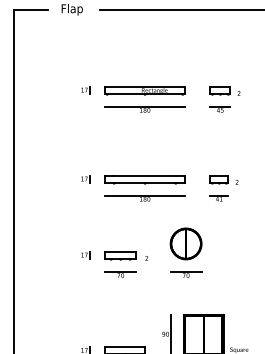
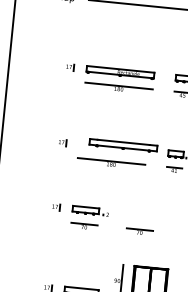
part: (144, 179) -> (122, 145), moved
part: (185, 243) -> (141, 205), removed

